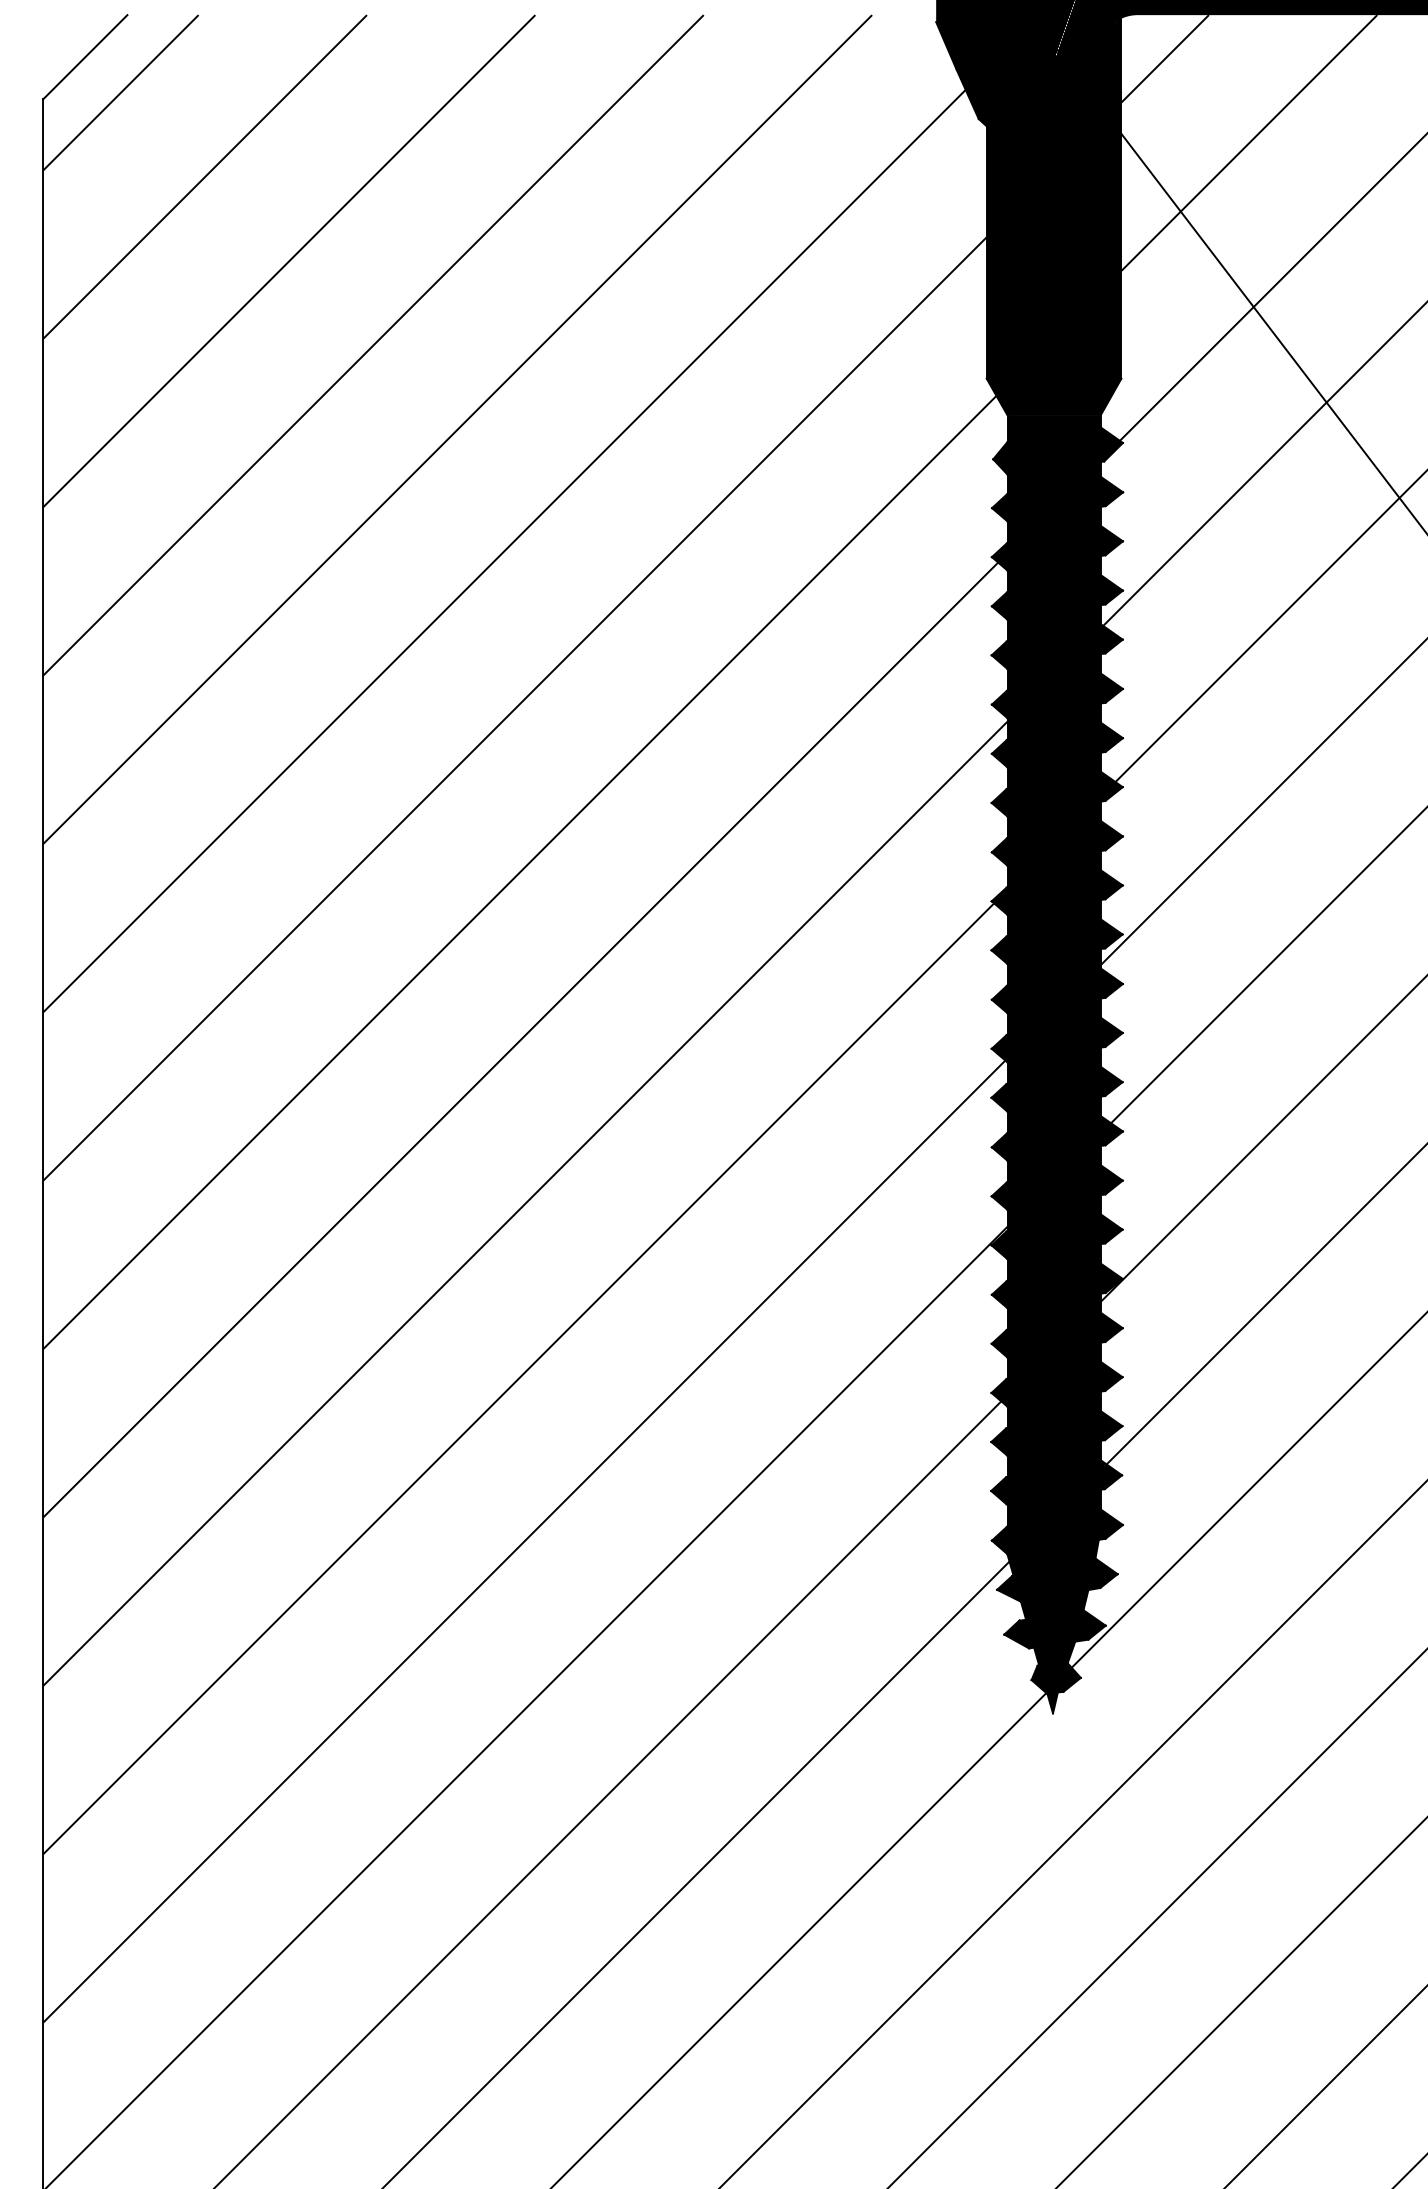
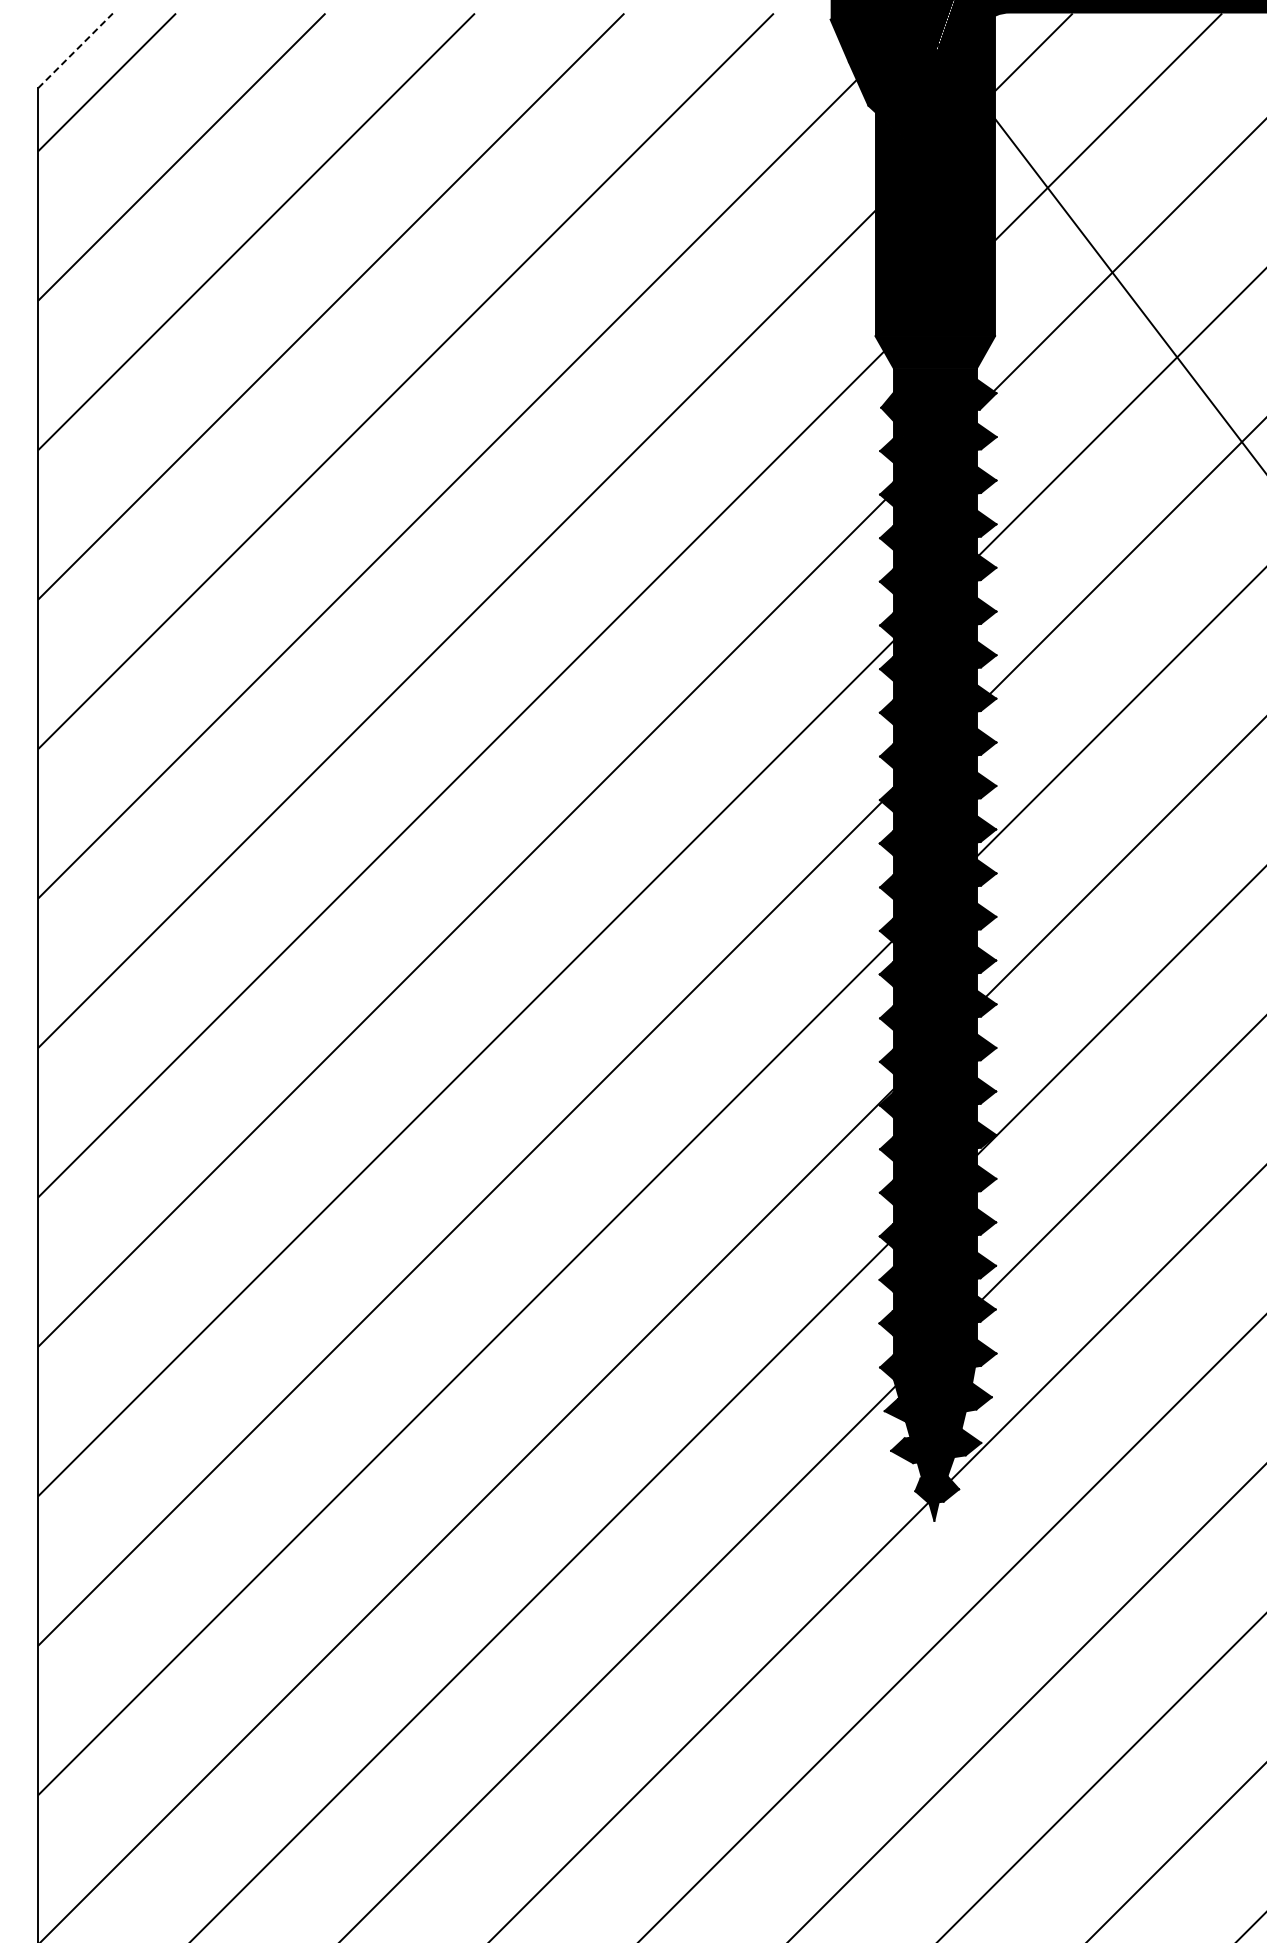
line: (85, 56) -> (75, 50), solid -> dashed

